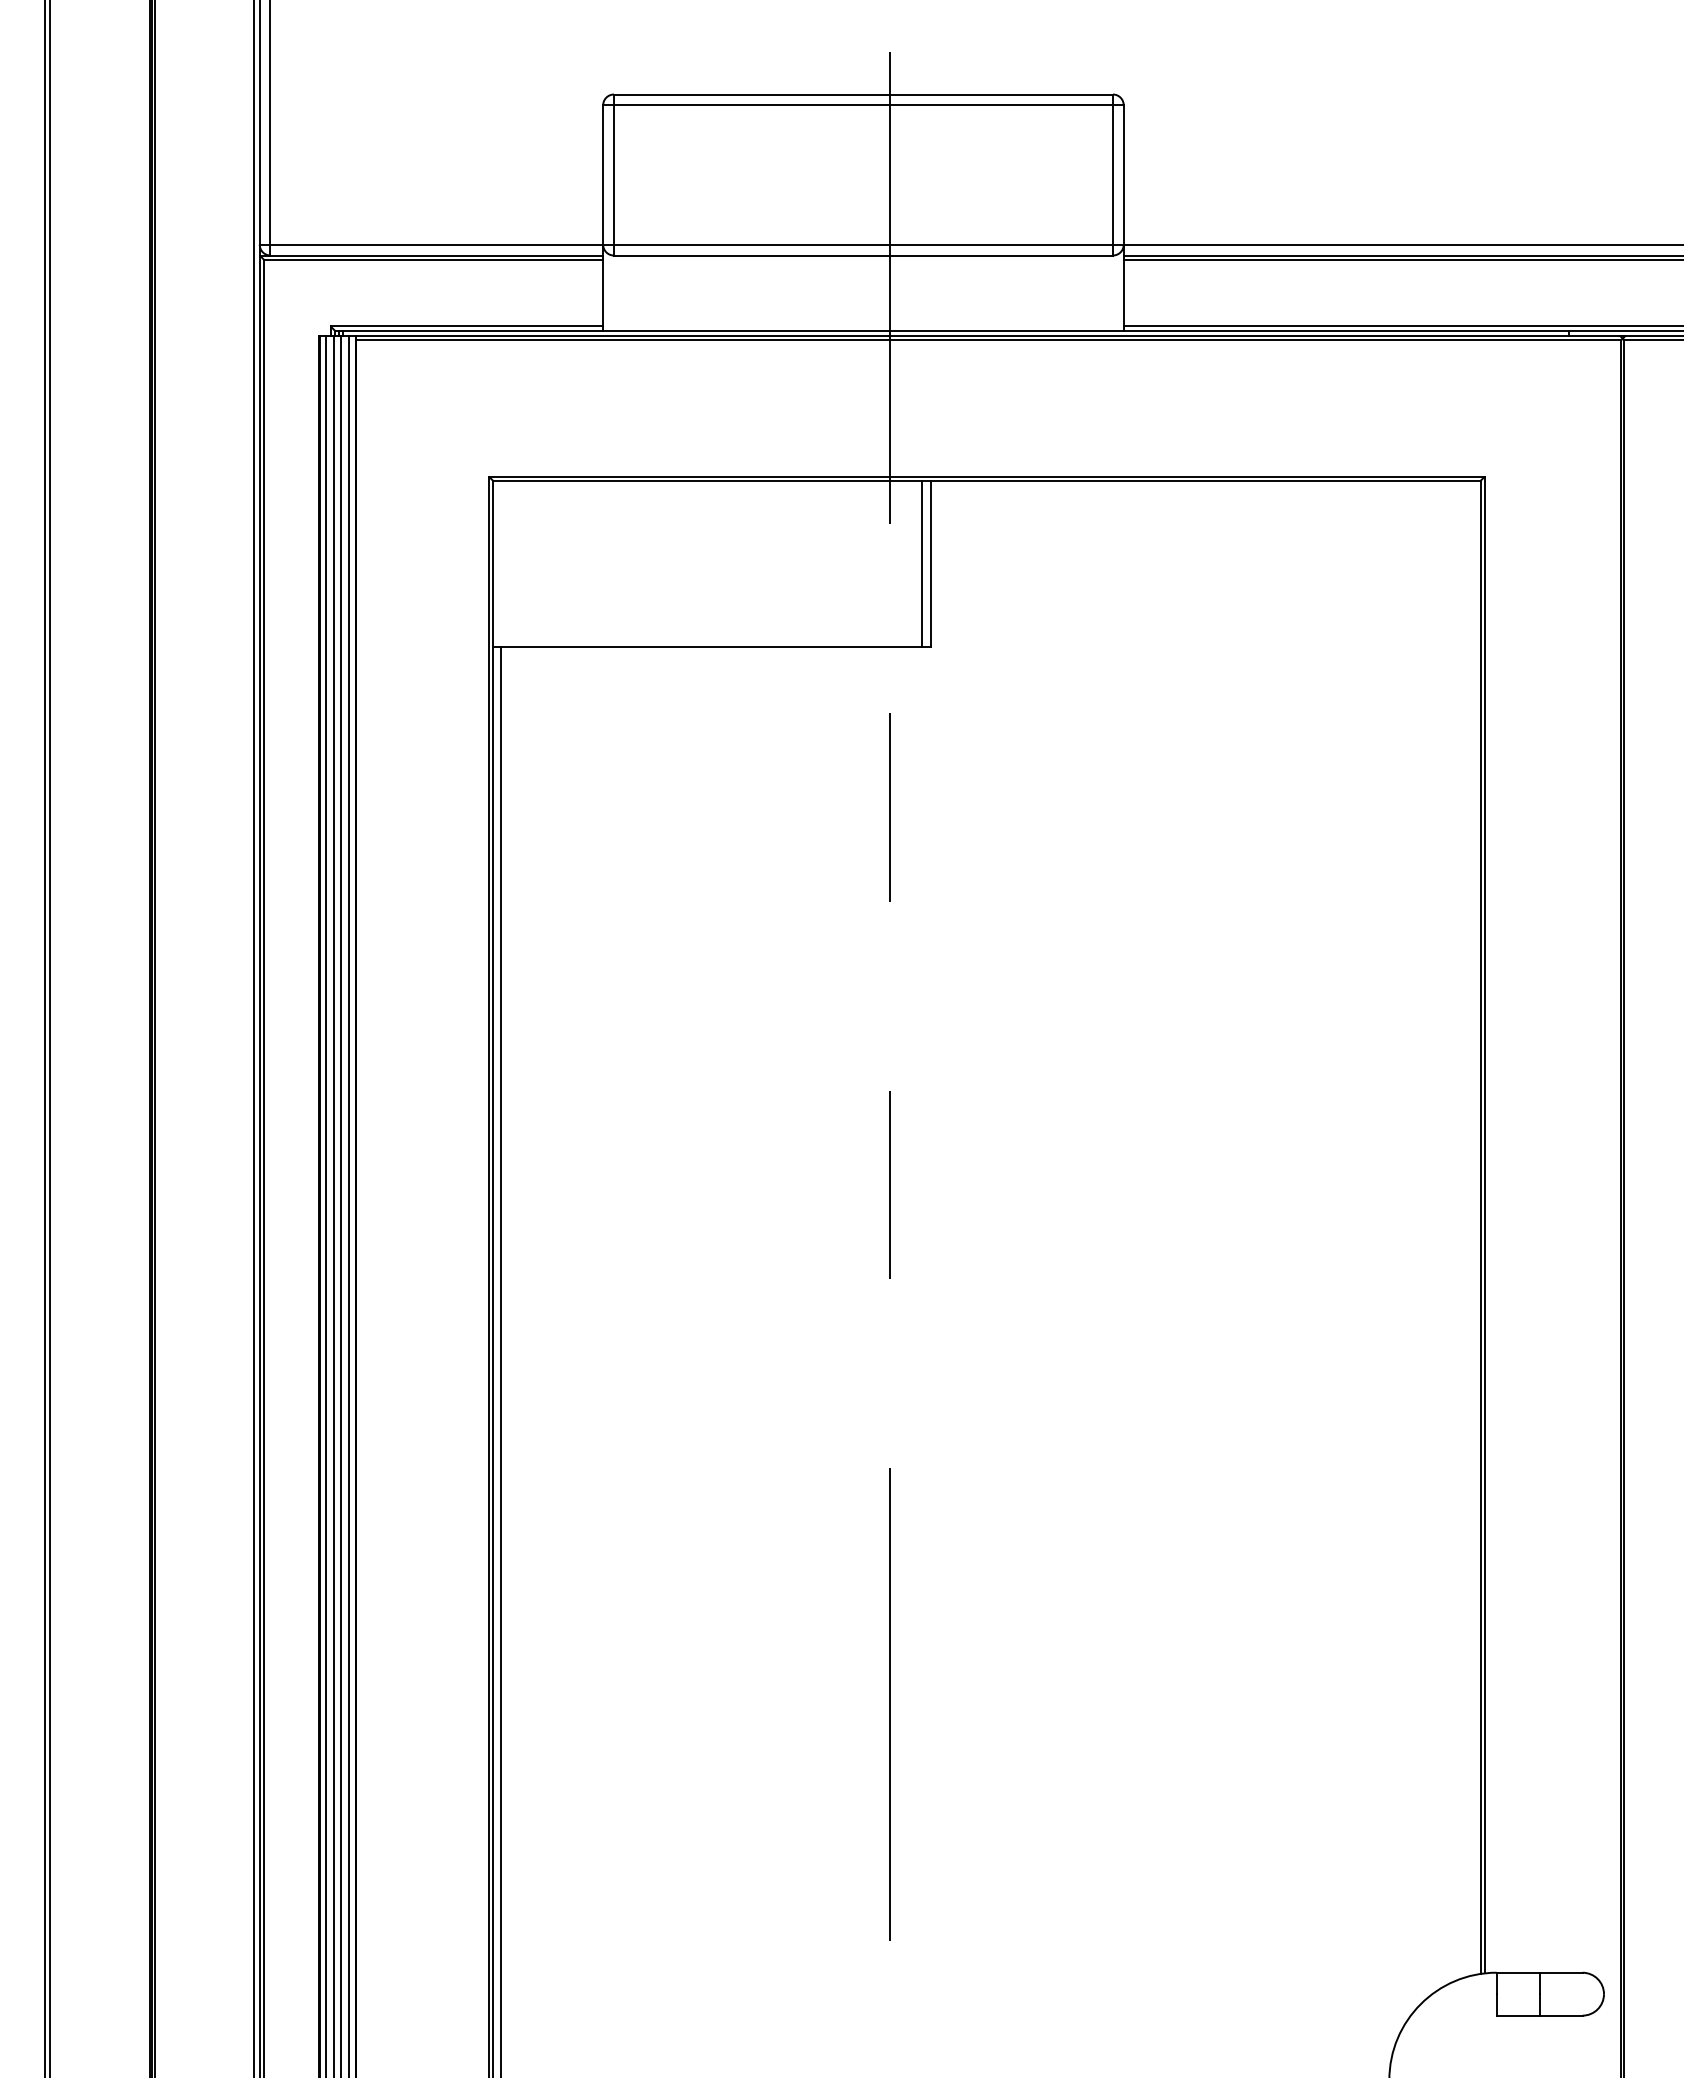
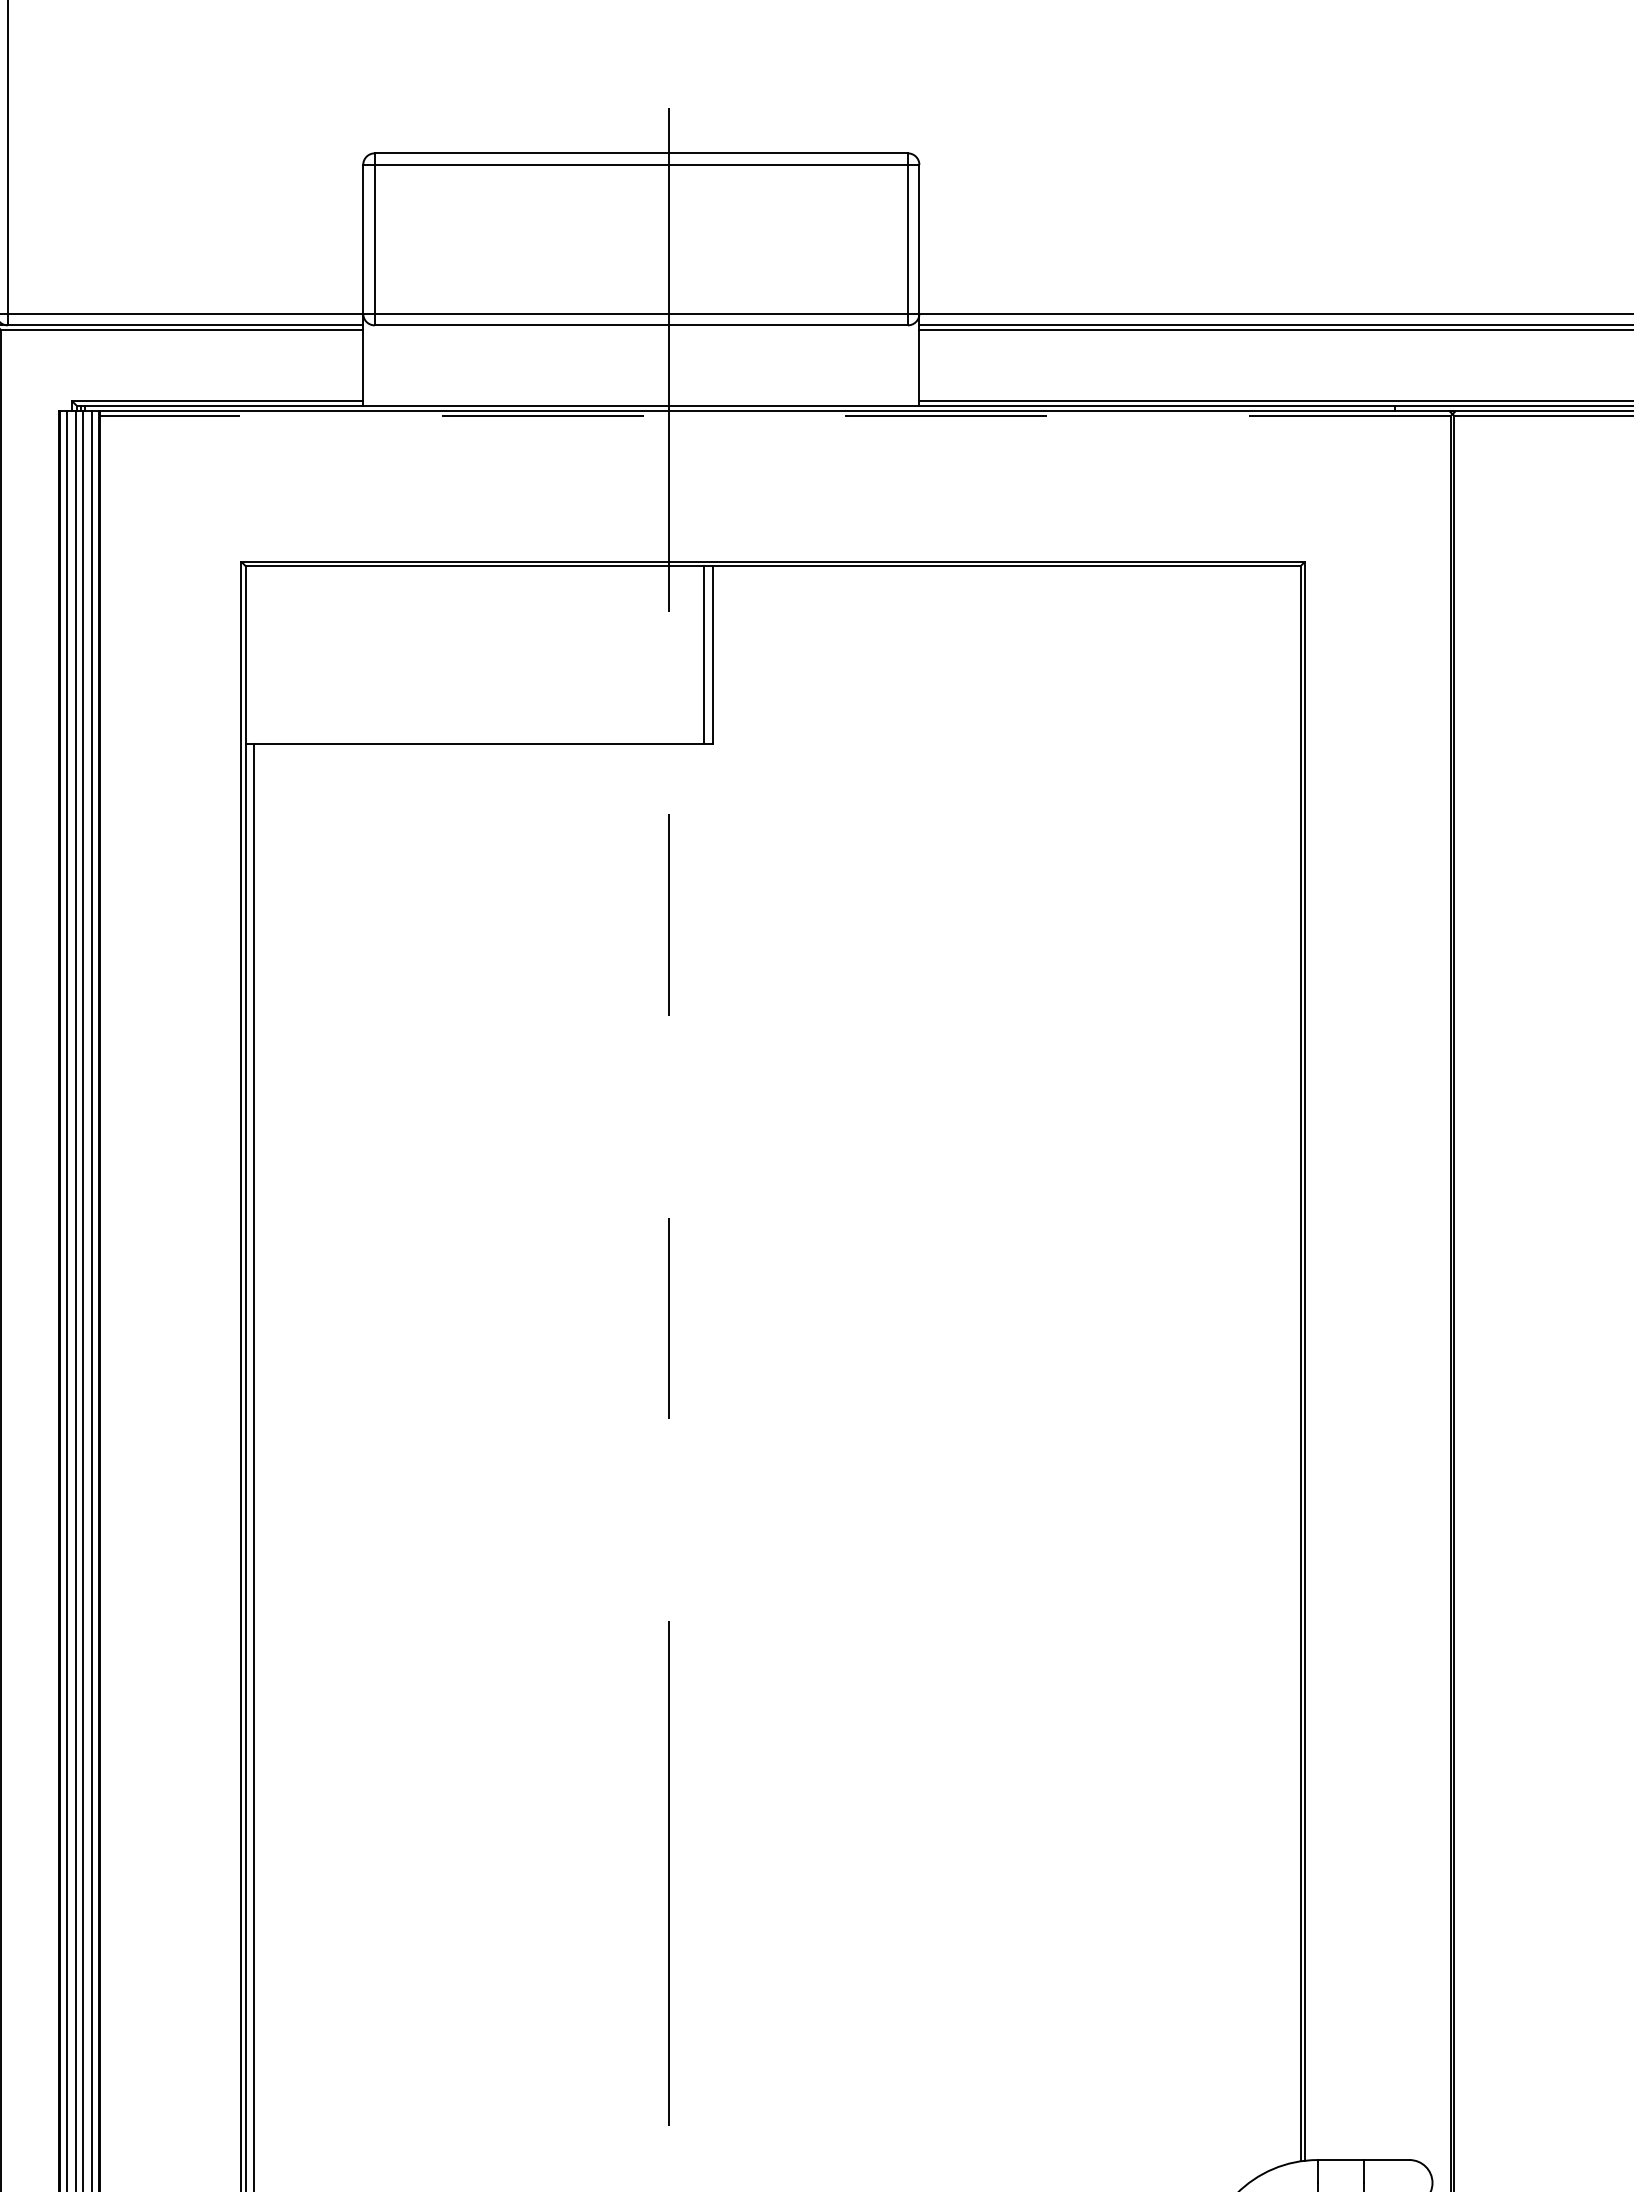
line: (988, 340) -> (774, 416), solid -> dashed

